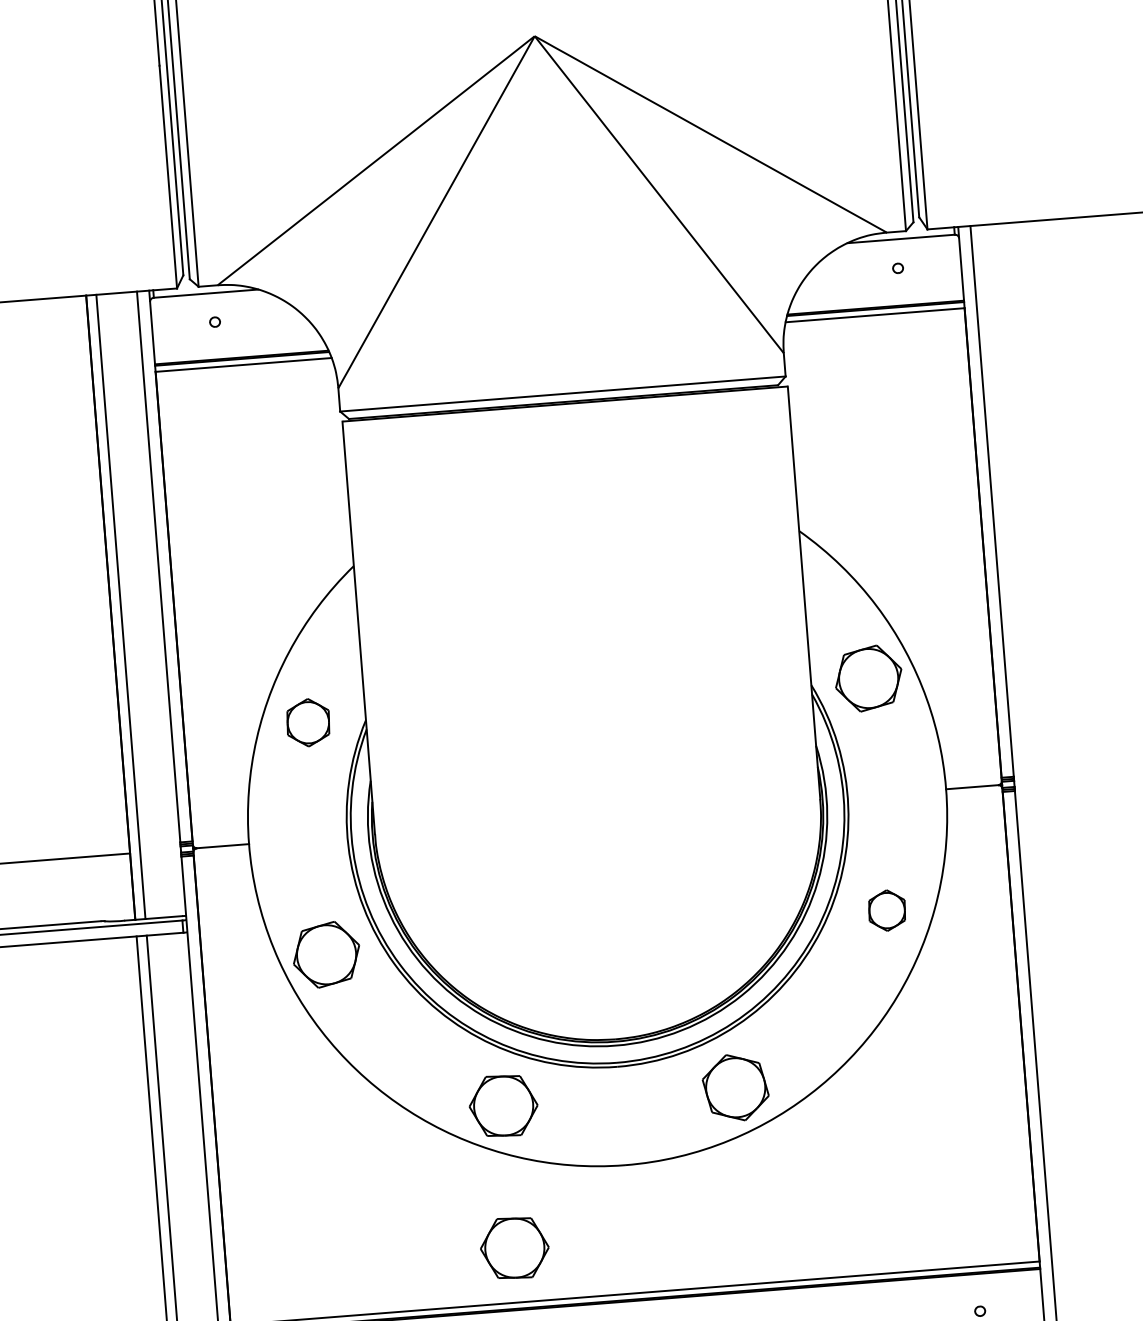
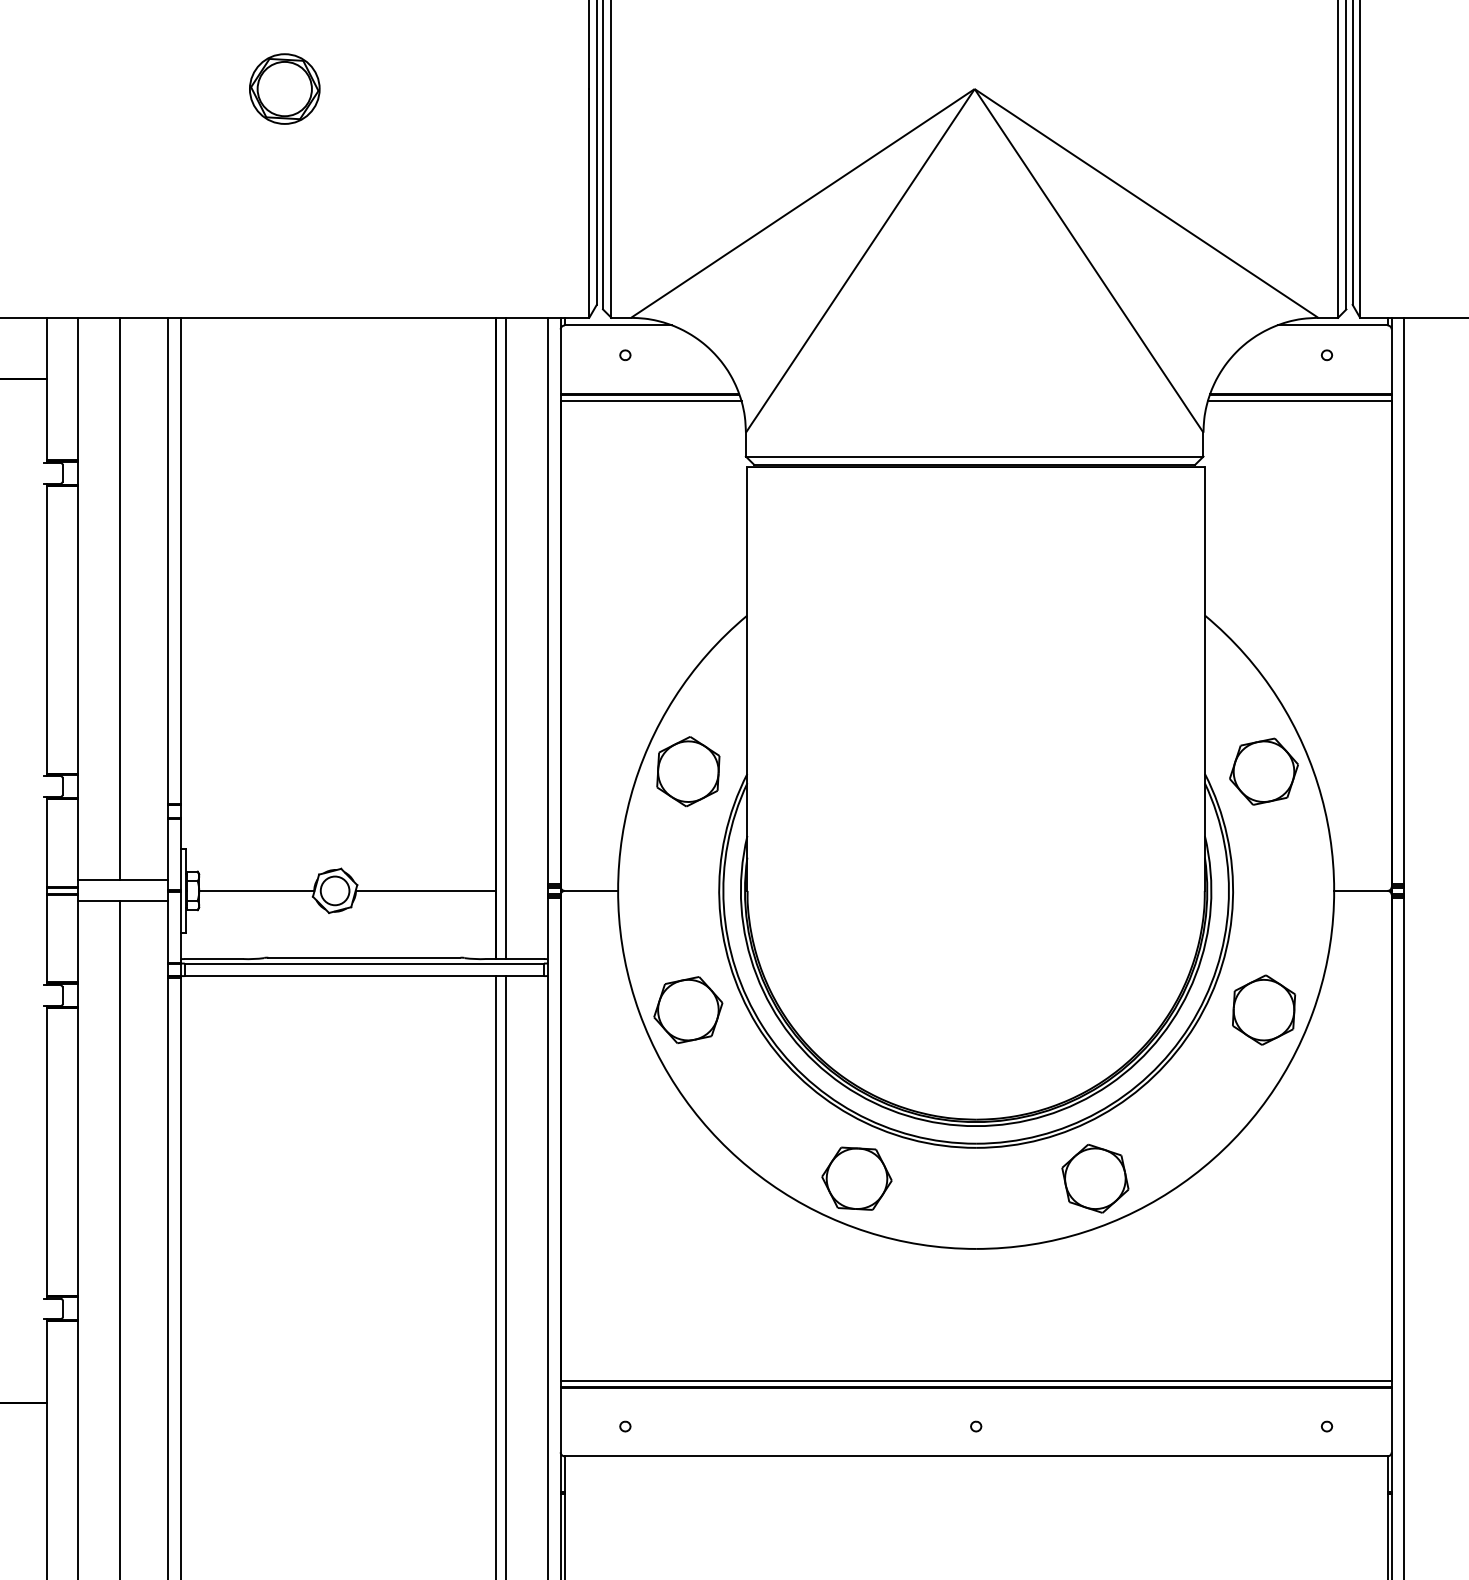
part: (308, 722) -> (688, 771), size x1.43
part: (887, 910) -> (1264, 1009), size x1.67
part: (514, 1247) -> (856, 1324), removed

